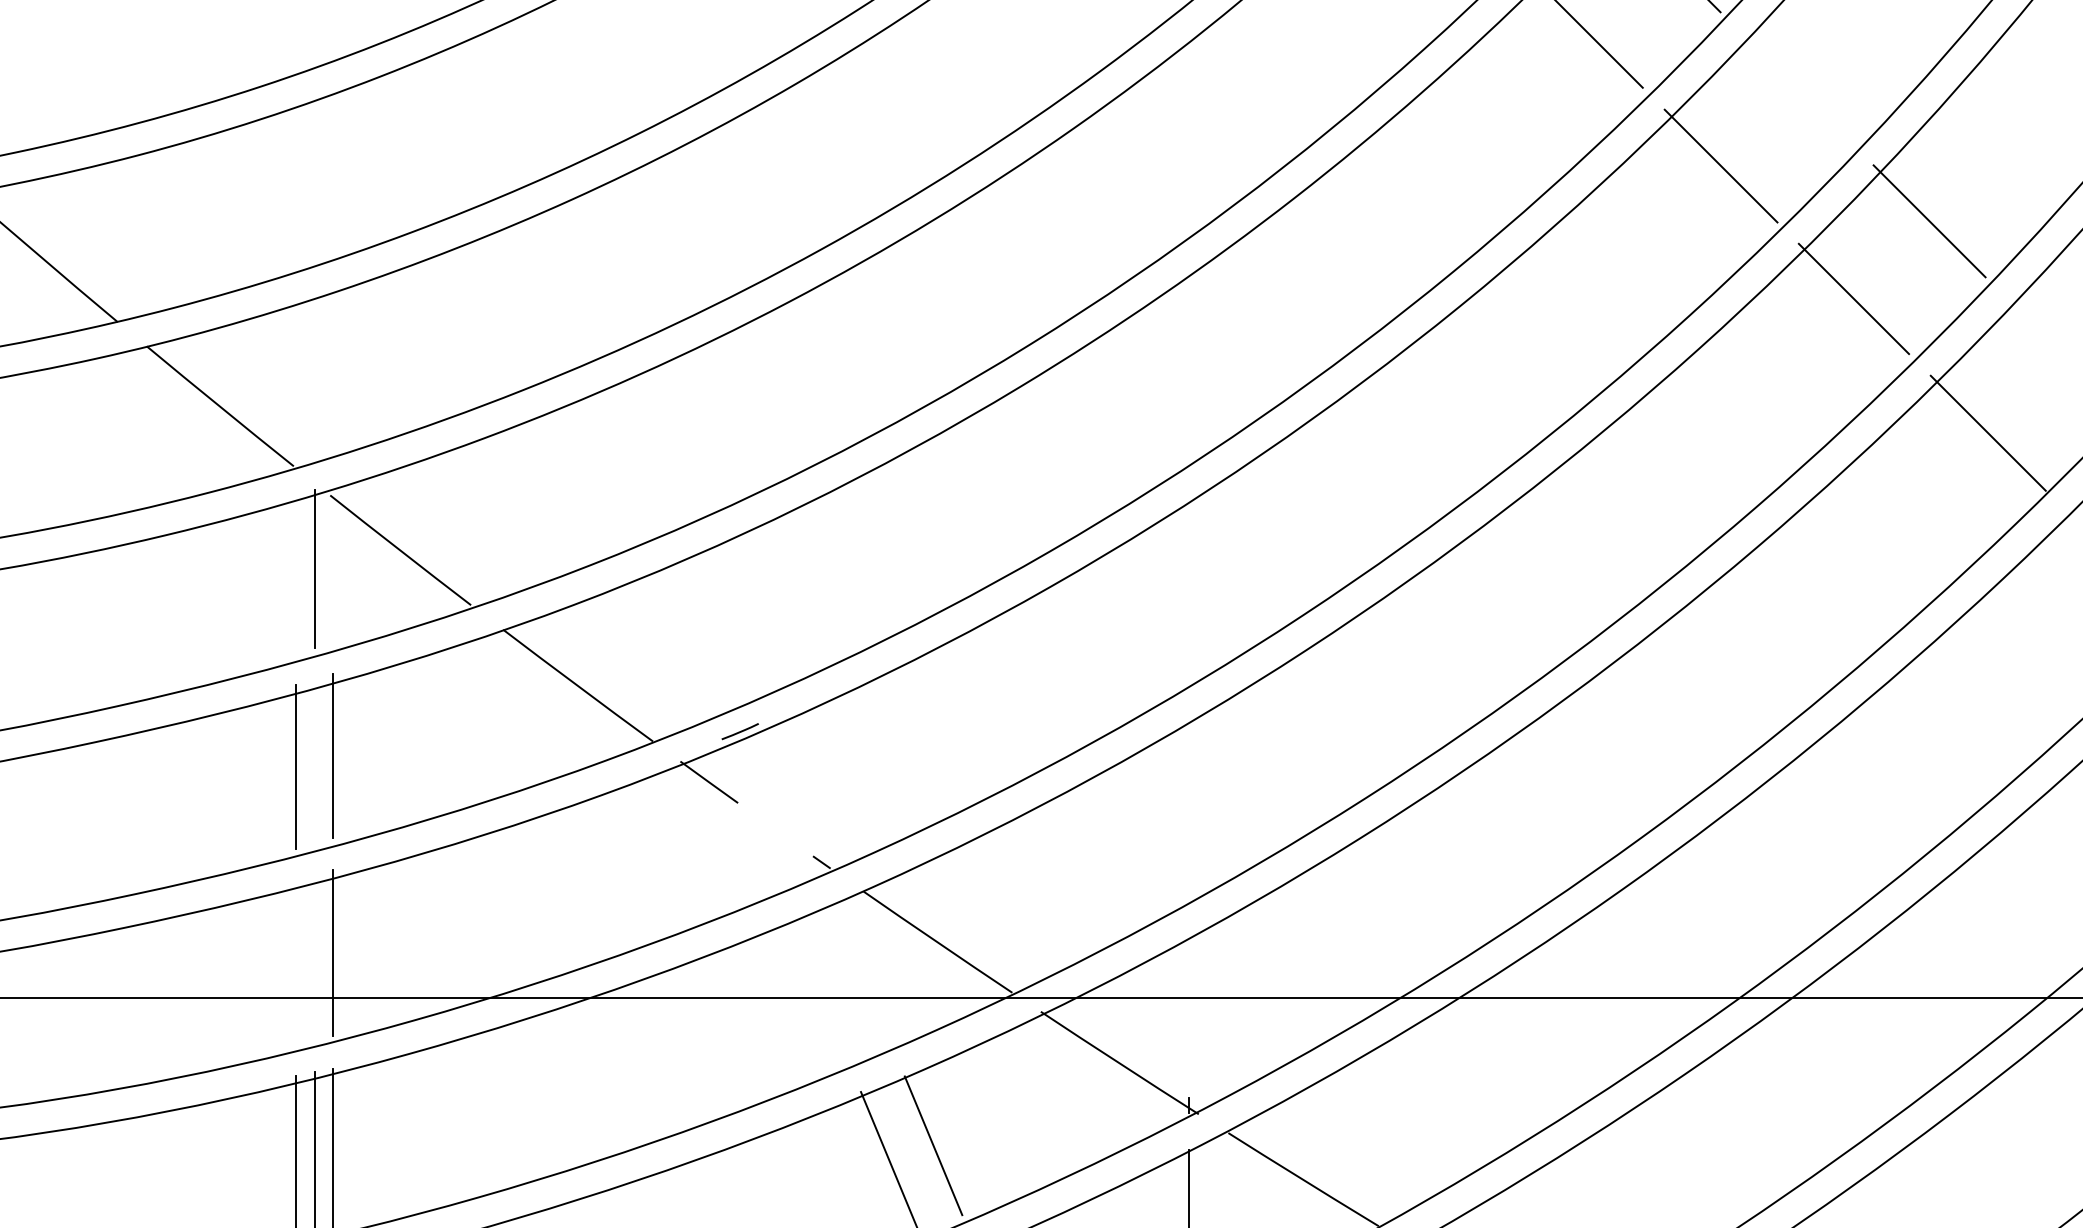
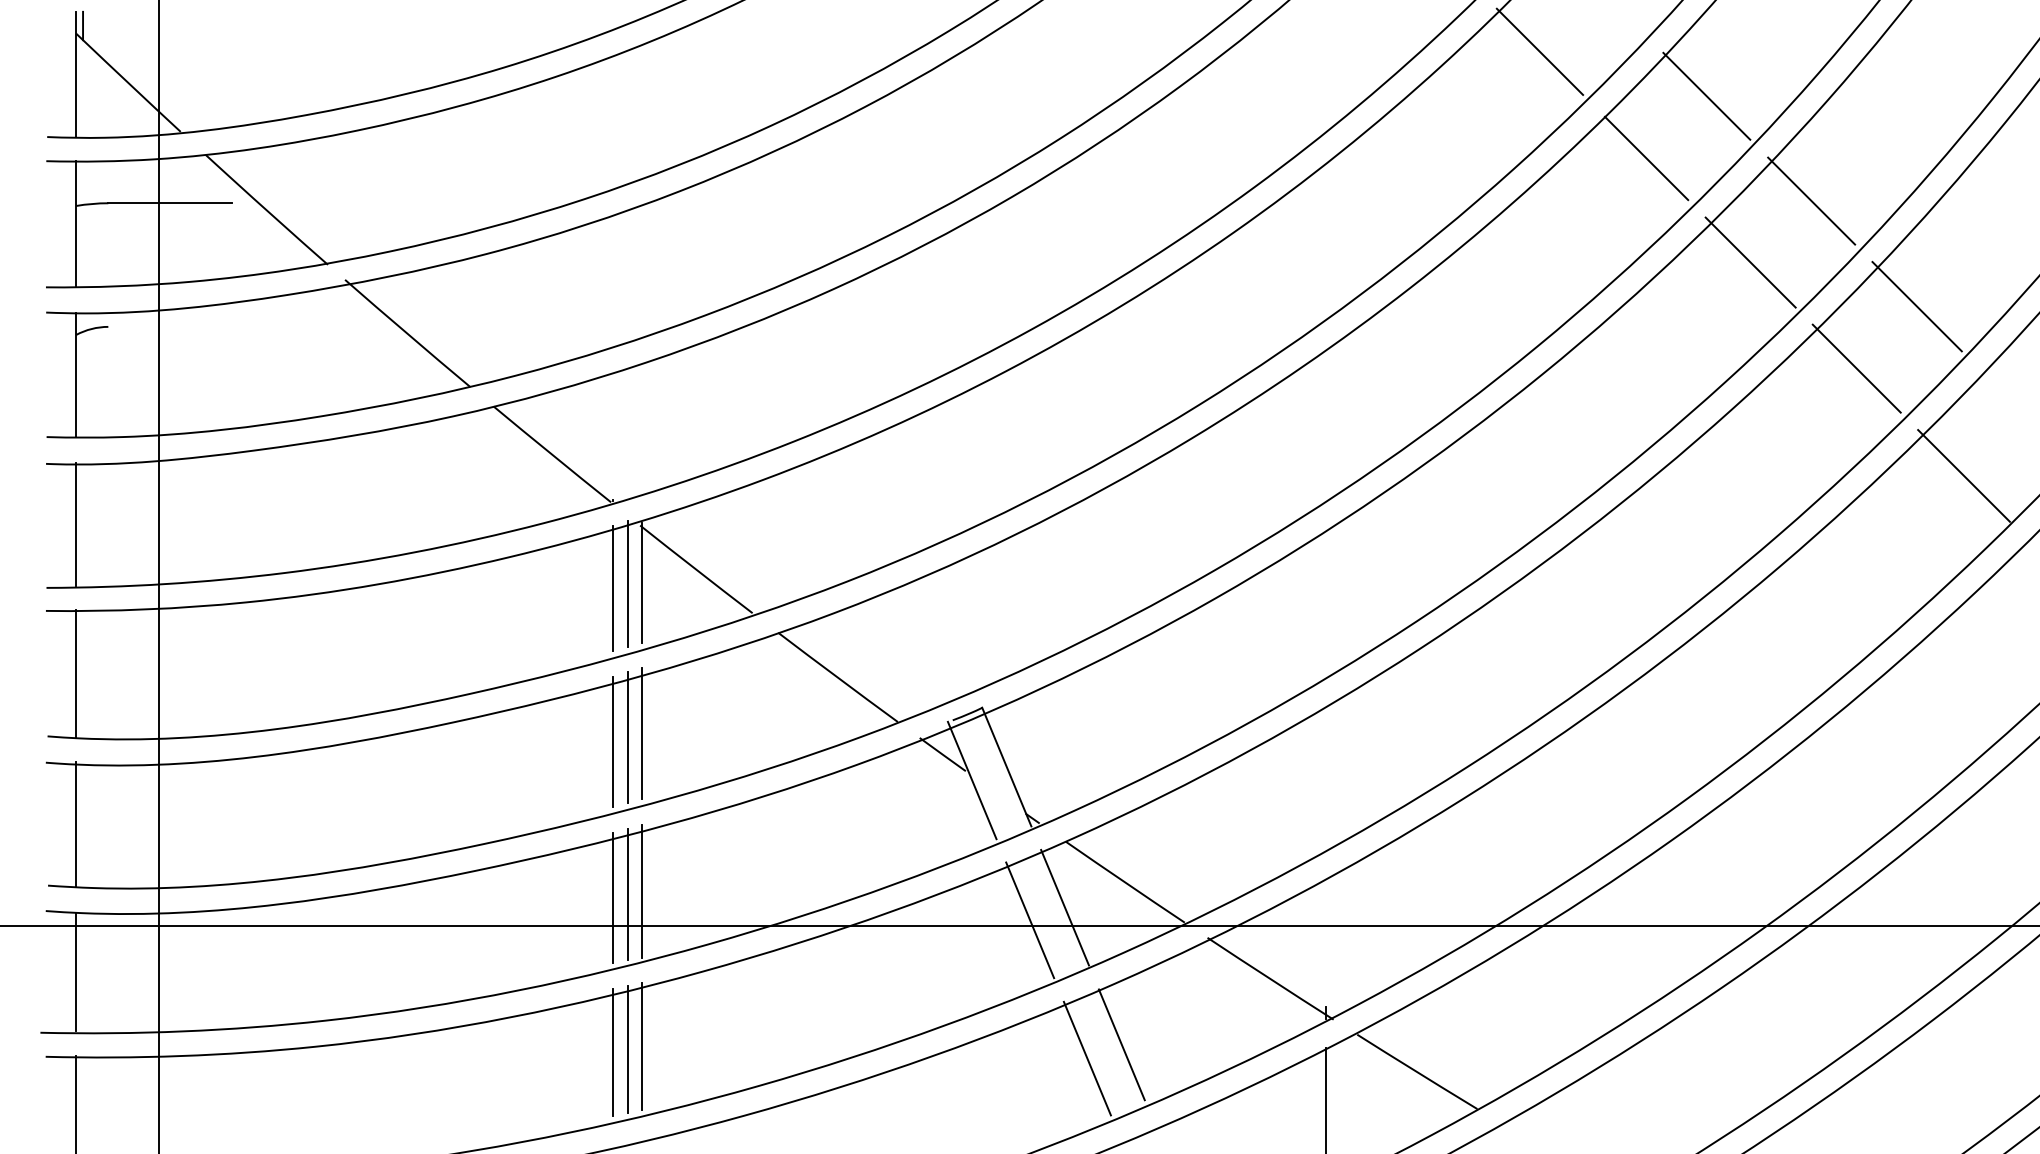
line: (1797, 88) -> (1811, 200), added
line: (333, 566) -> (642, 582), added
line: (295, 574) -> (612, 588), added
line: (314, 760) -> (627, 737), added
line: (789, 797) -> (1006, 766), added
line: (745, 814) -> (971, 780), added
line: (314, 957) -> (627, 894), added
line: (295, 961) -> (612, 897), added
line: (861, 973) -> (1064, 907), added
line: (819, 990) -> (1030, 920), added

